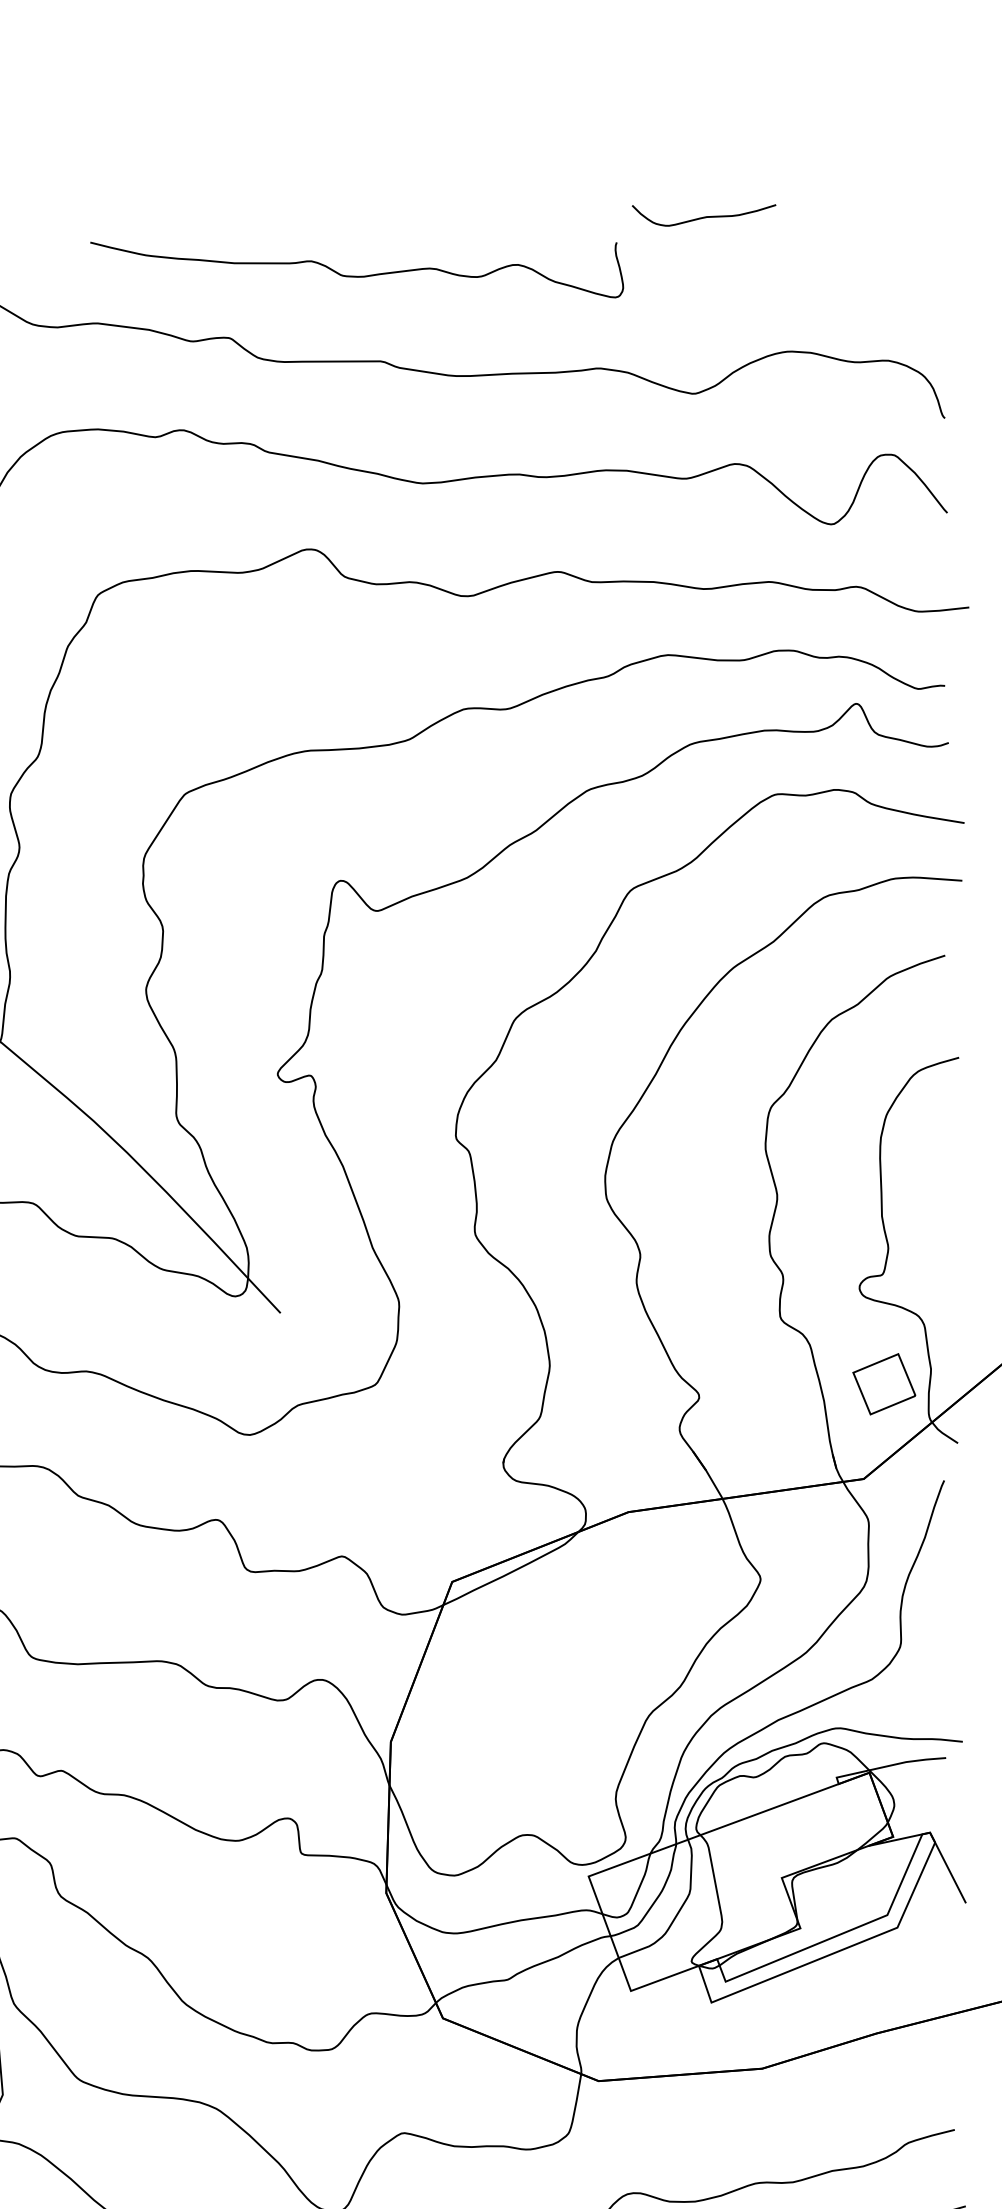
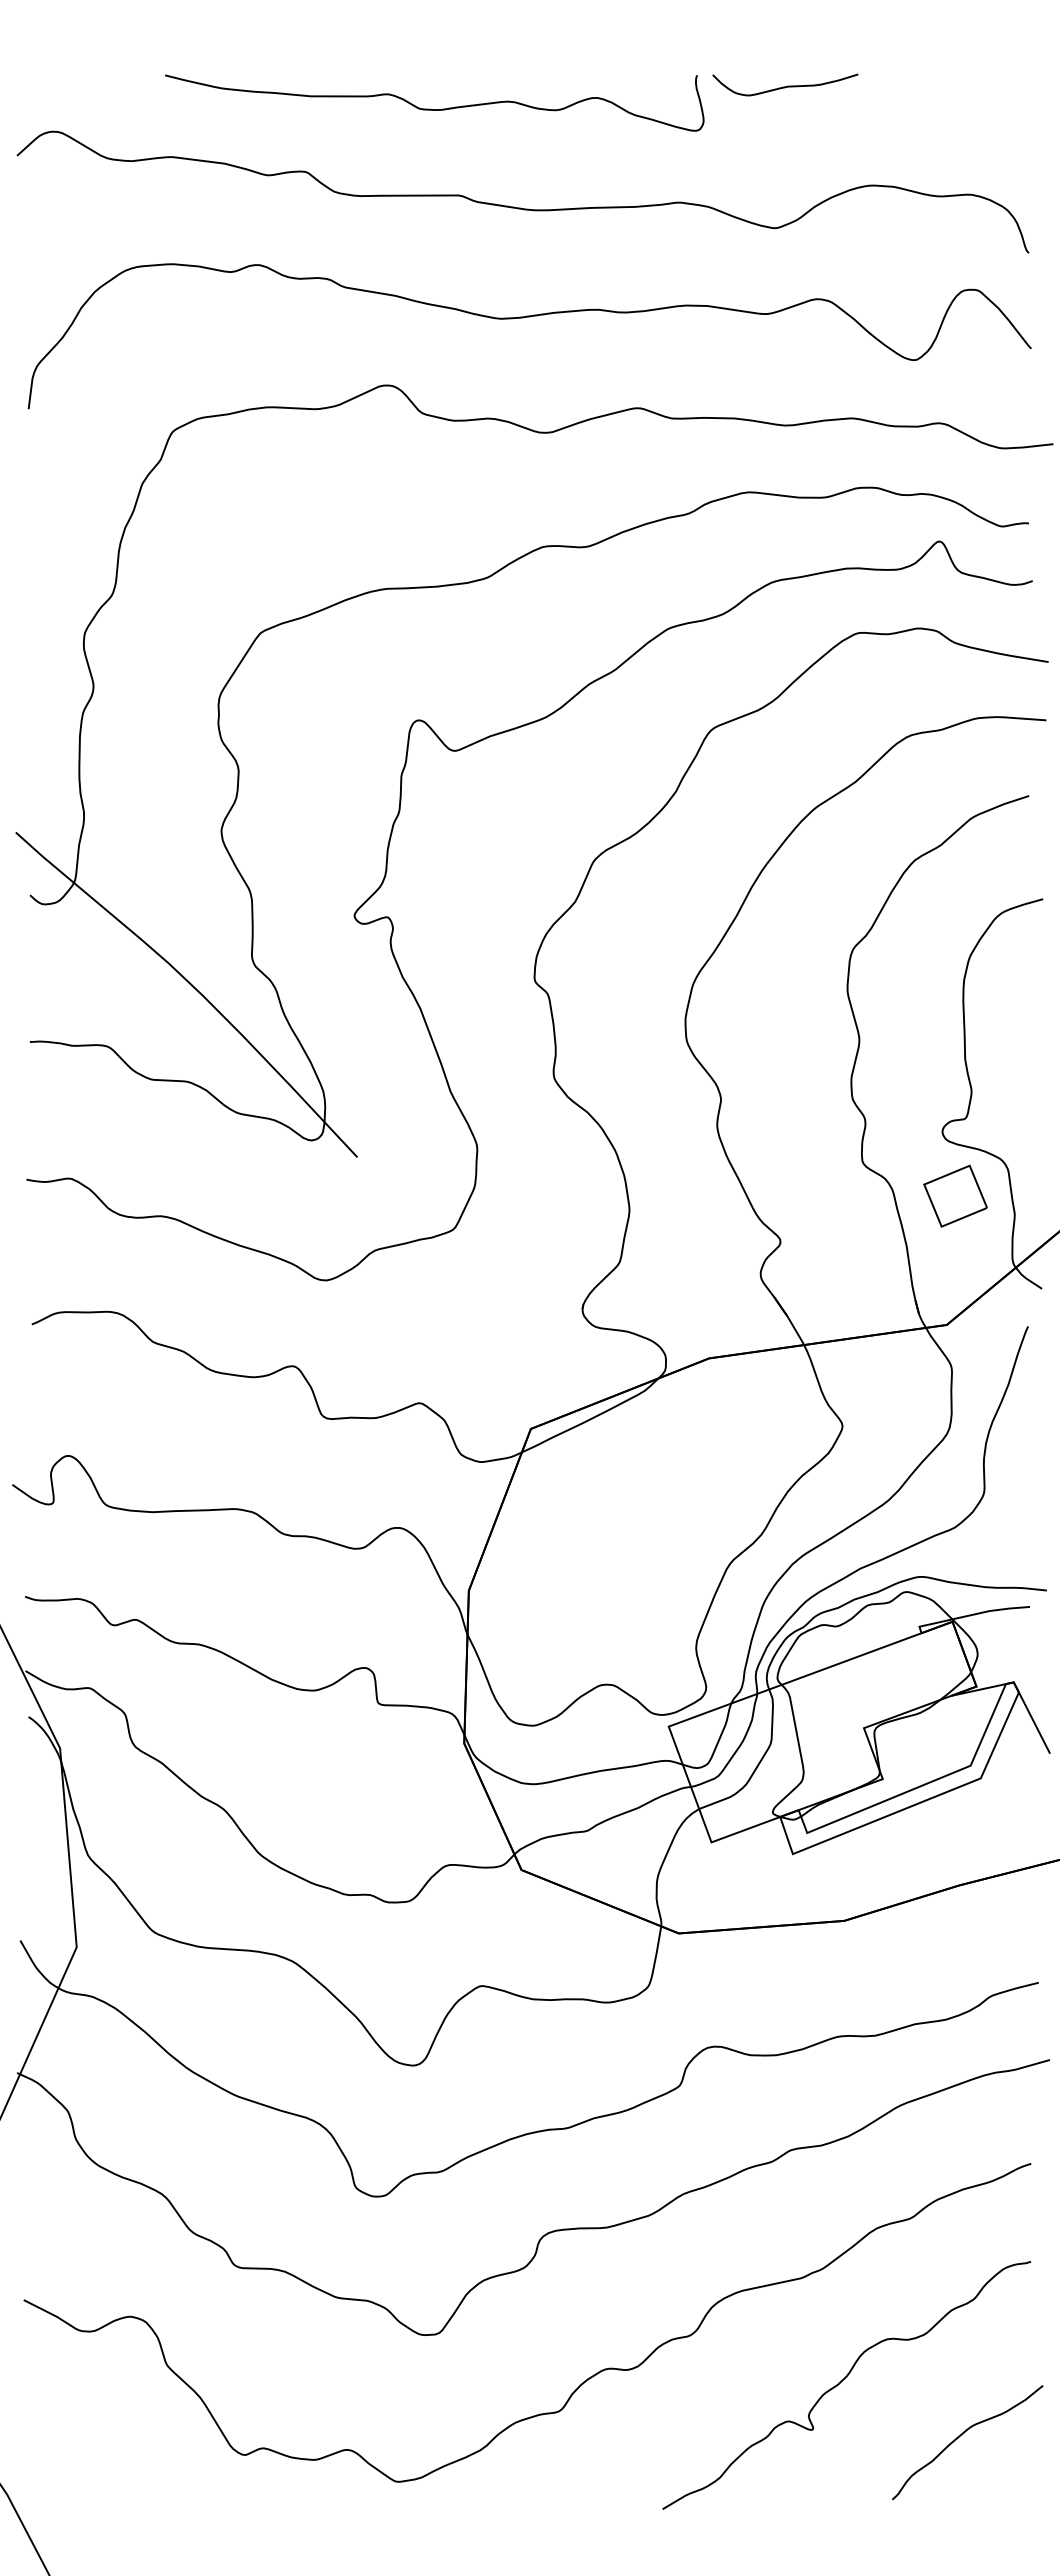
curve: (704, 216) -> (785, 86), moved
part: (884, 1383) -> (955, 1195), moved

